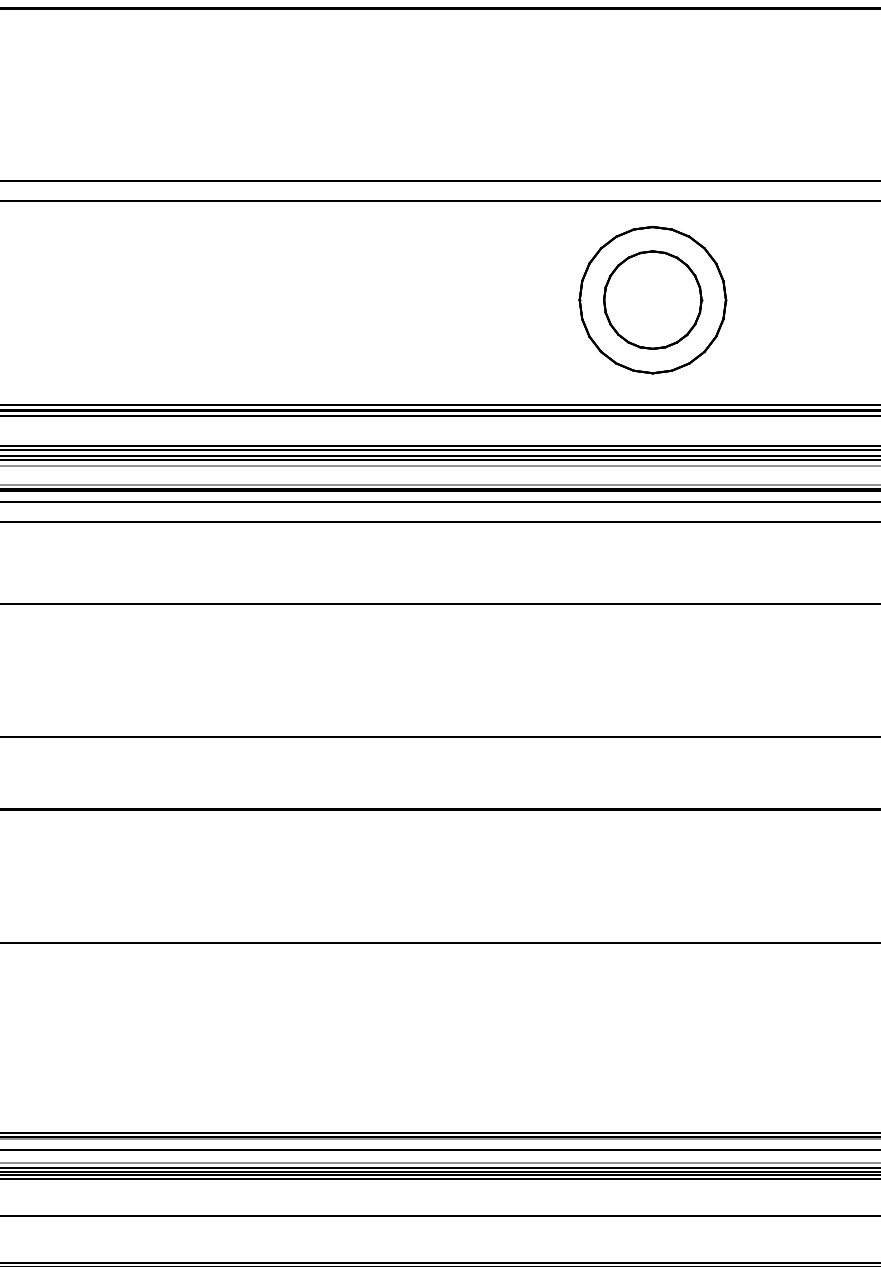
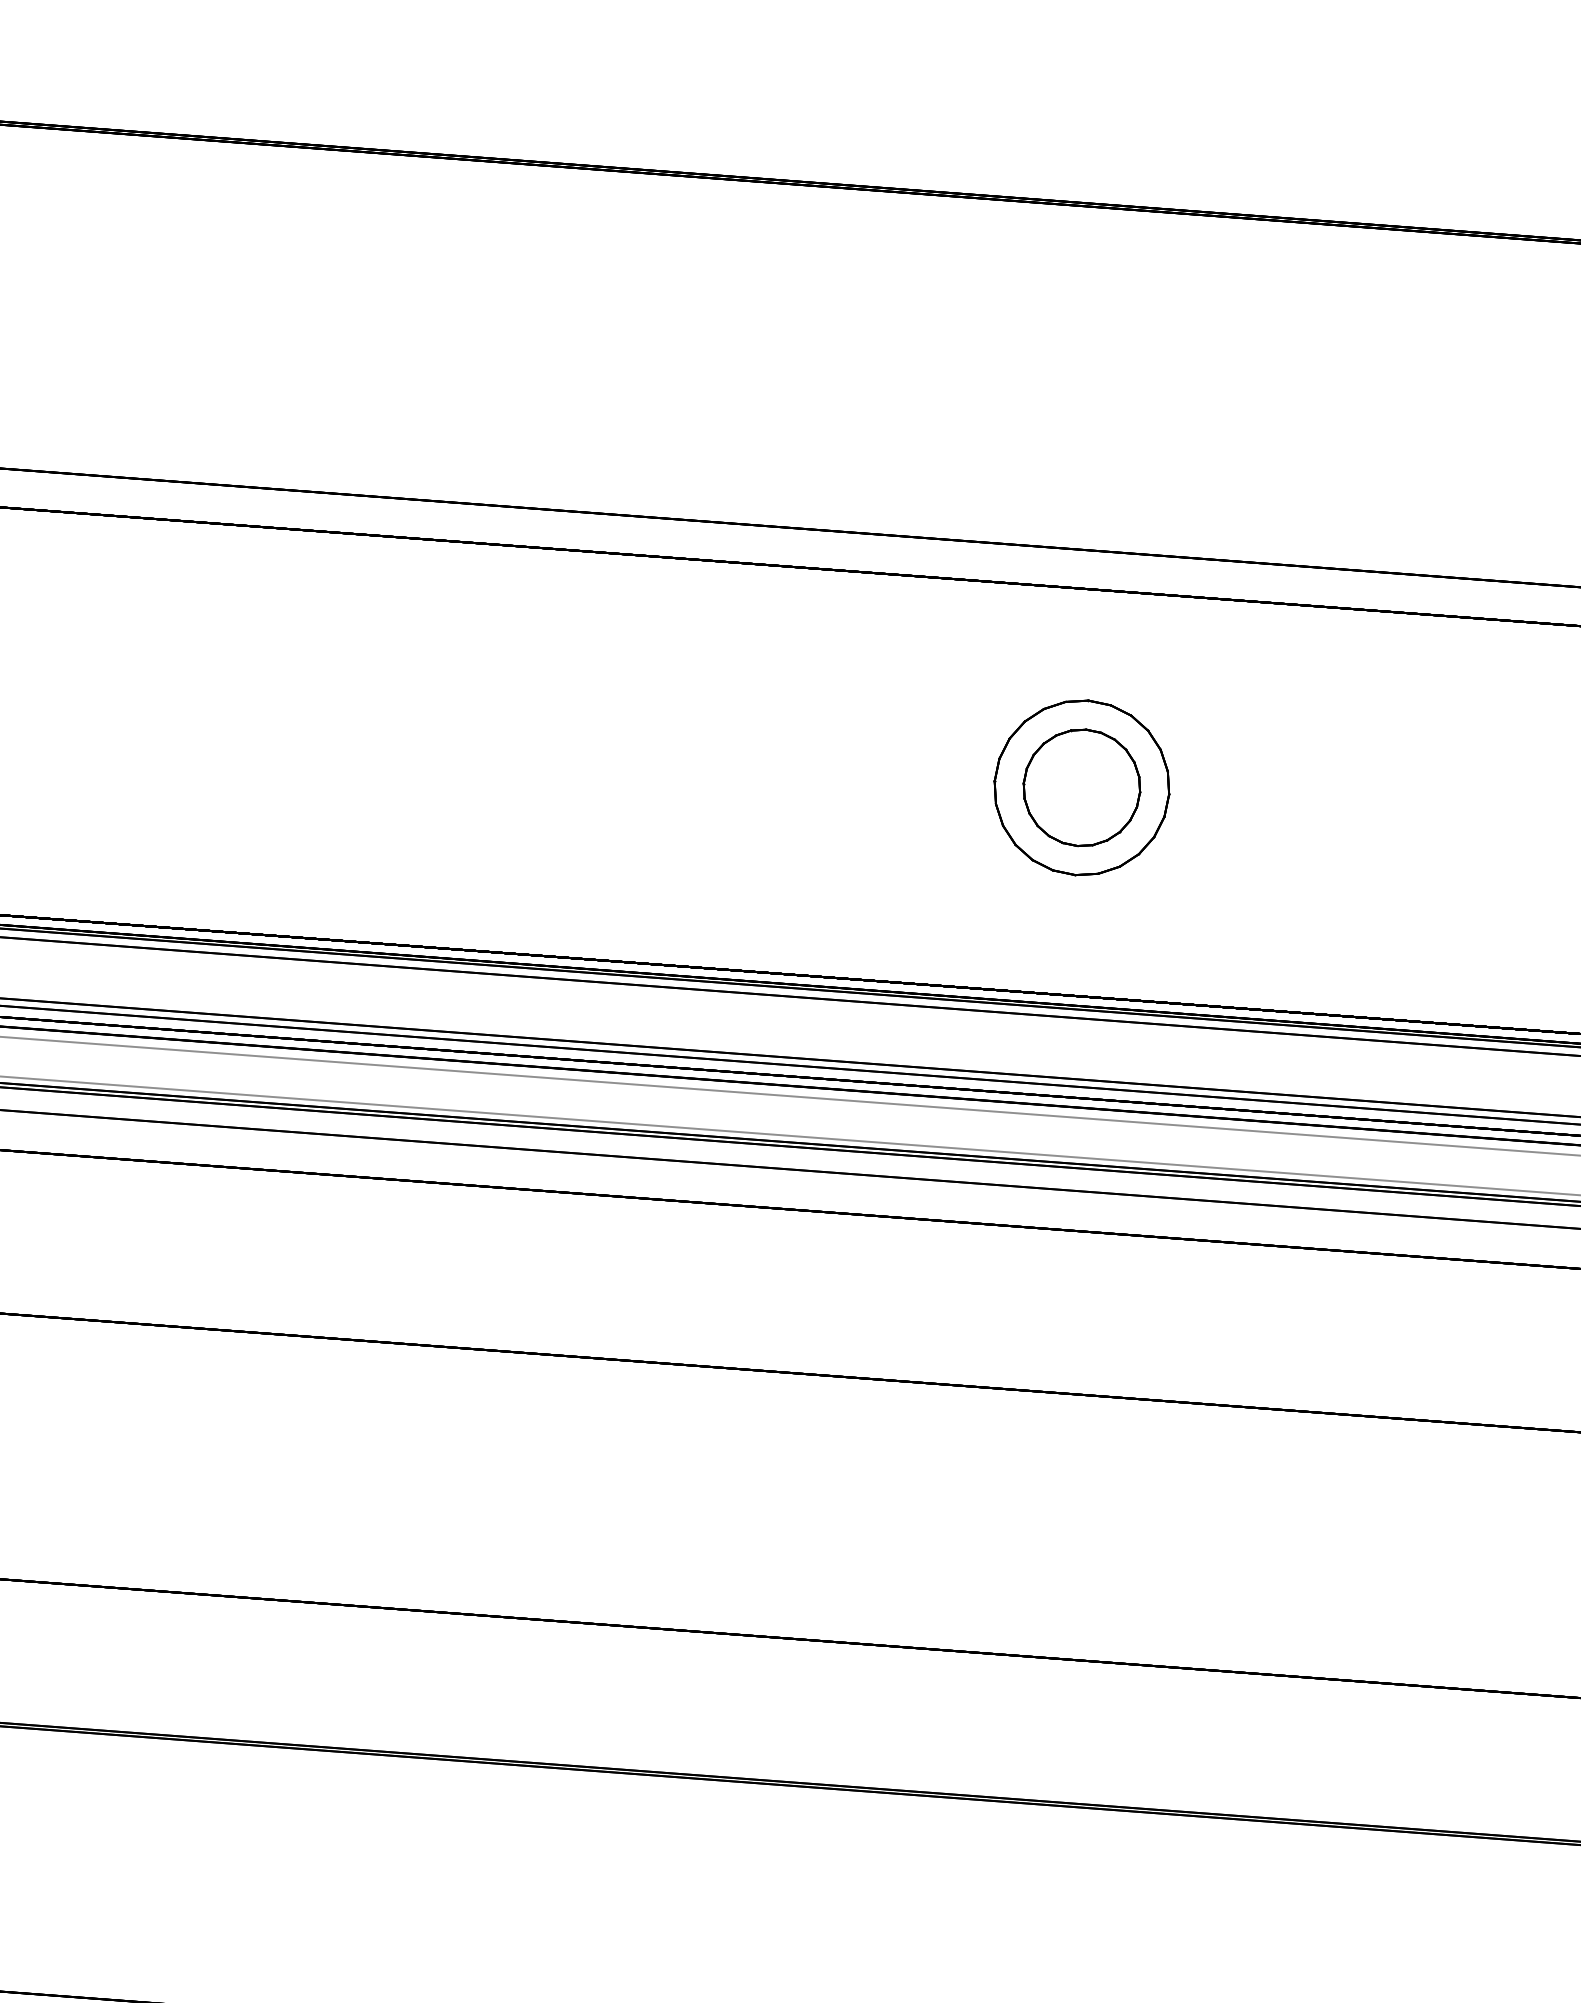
part: (652, 300) -> (1081, 788), size x0.6

